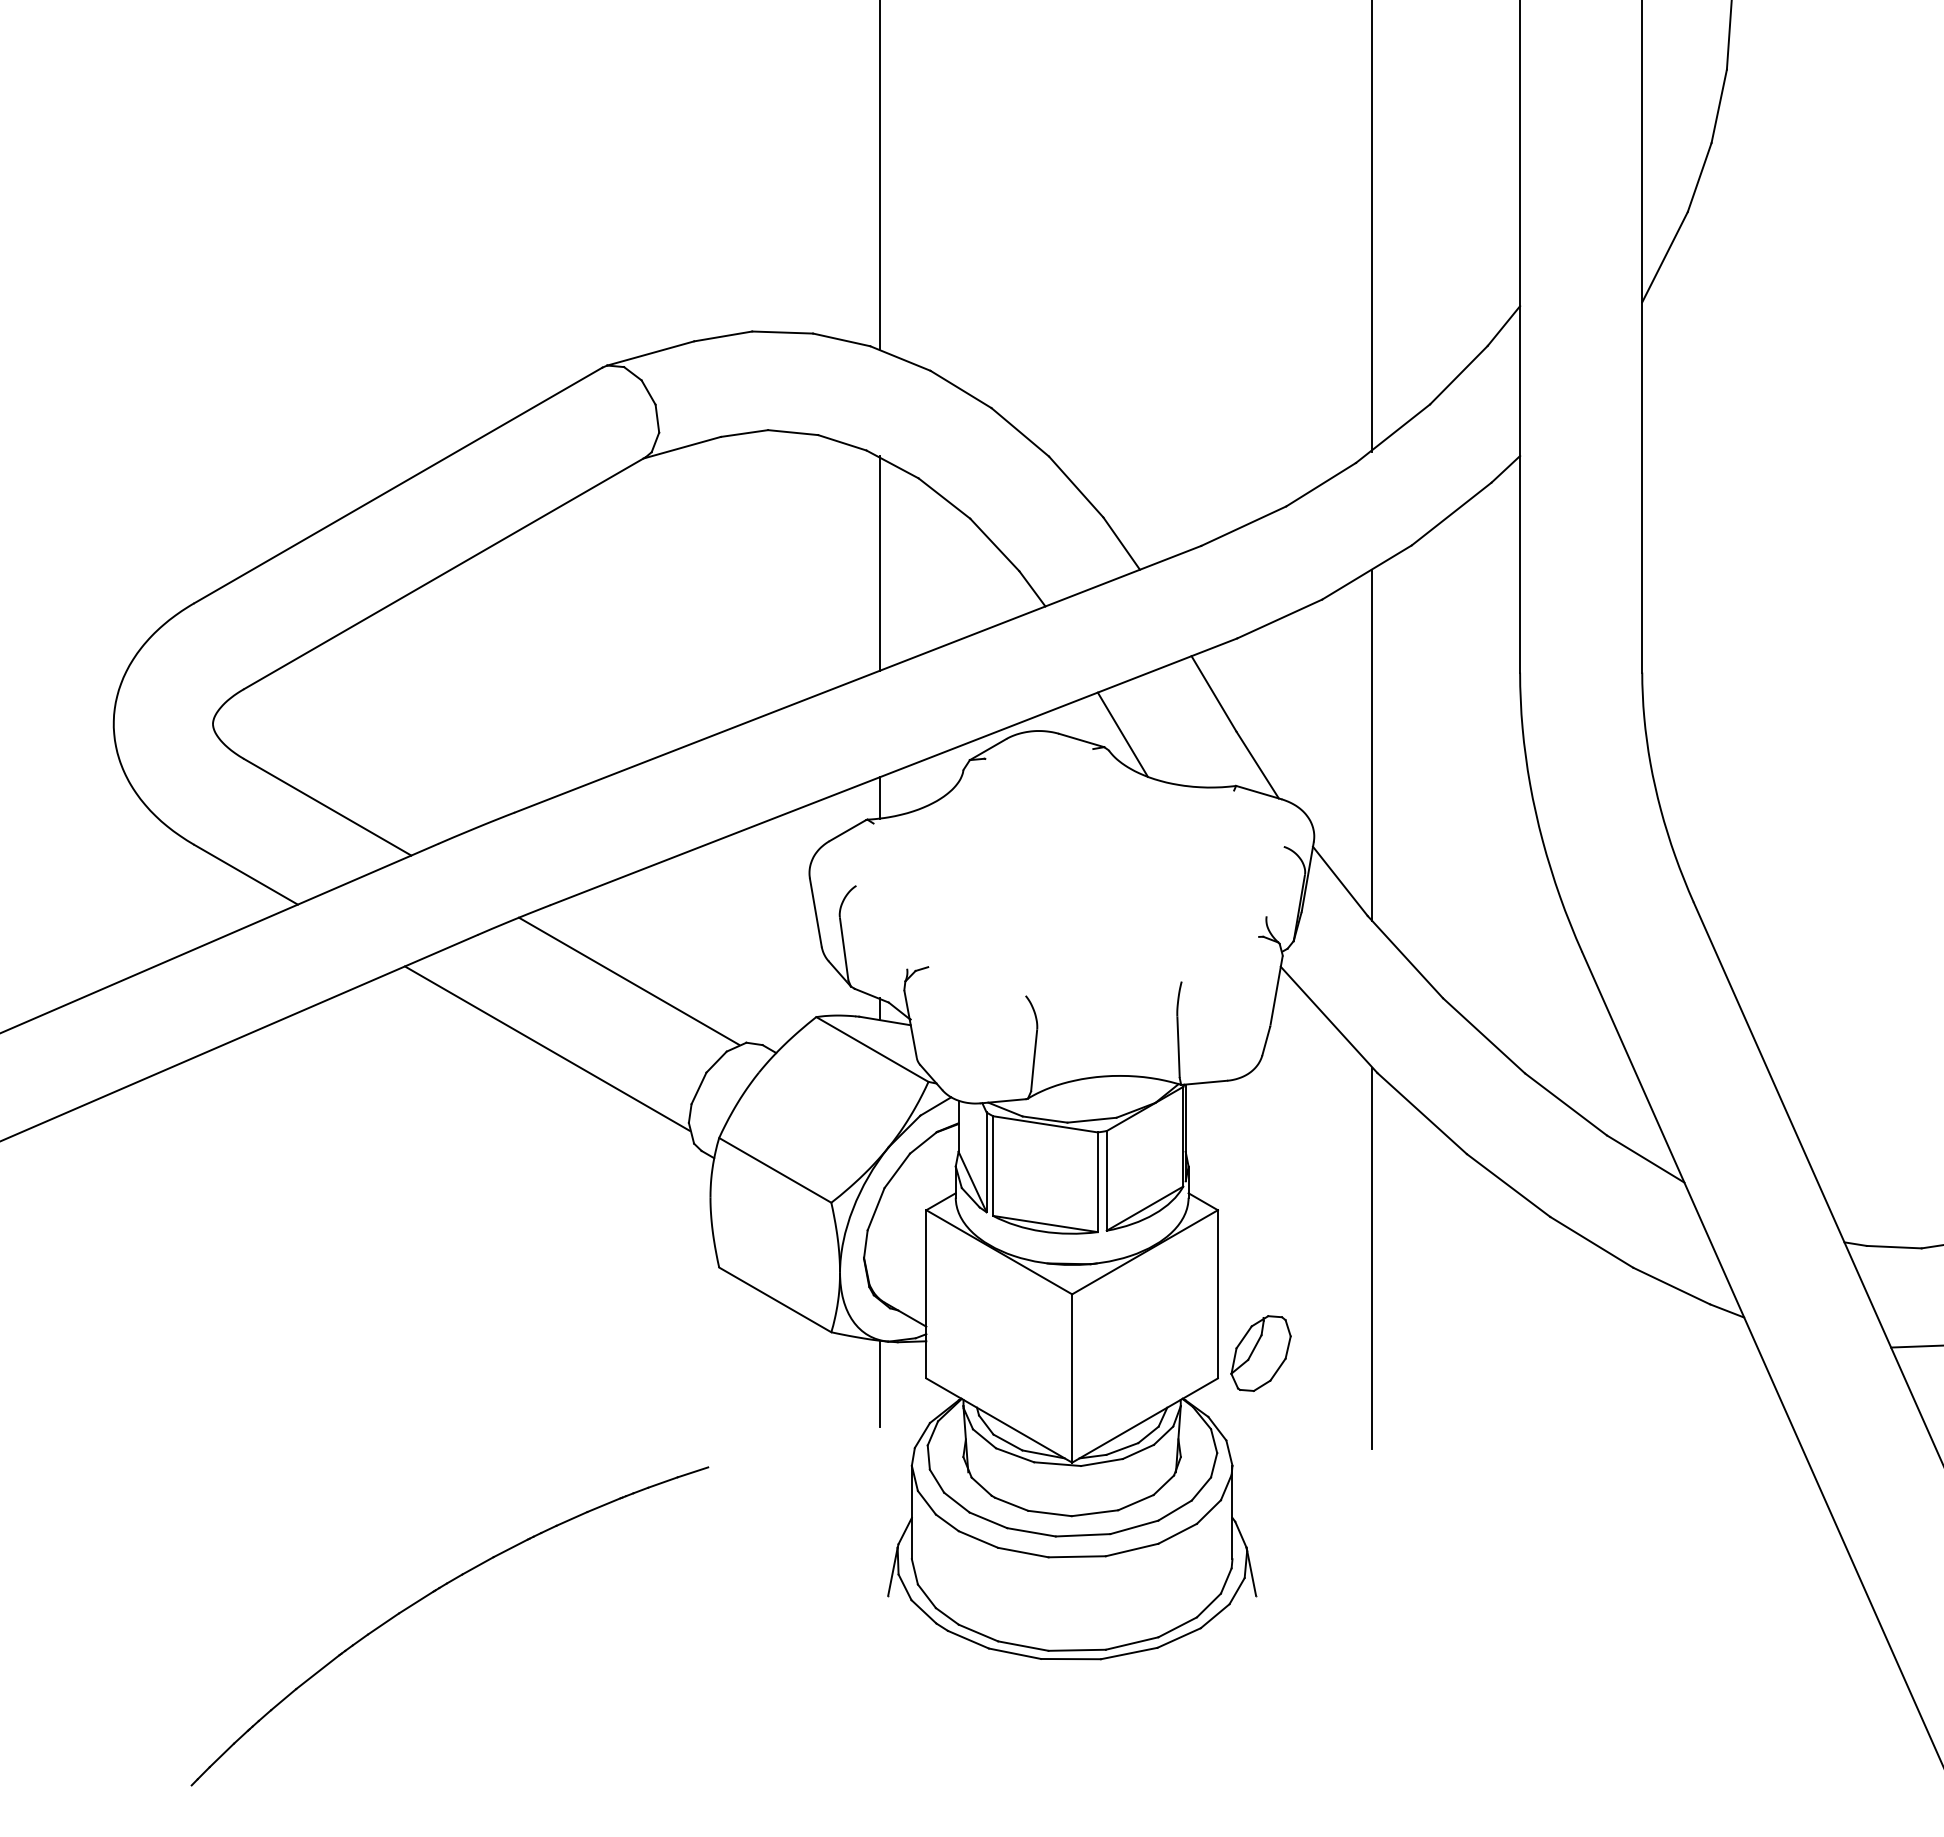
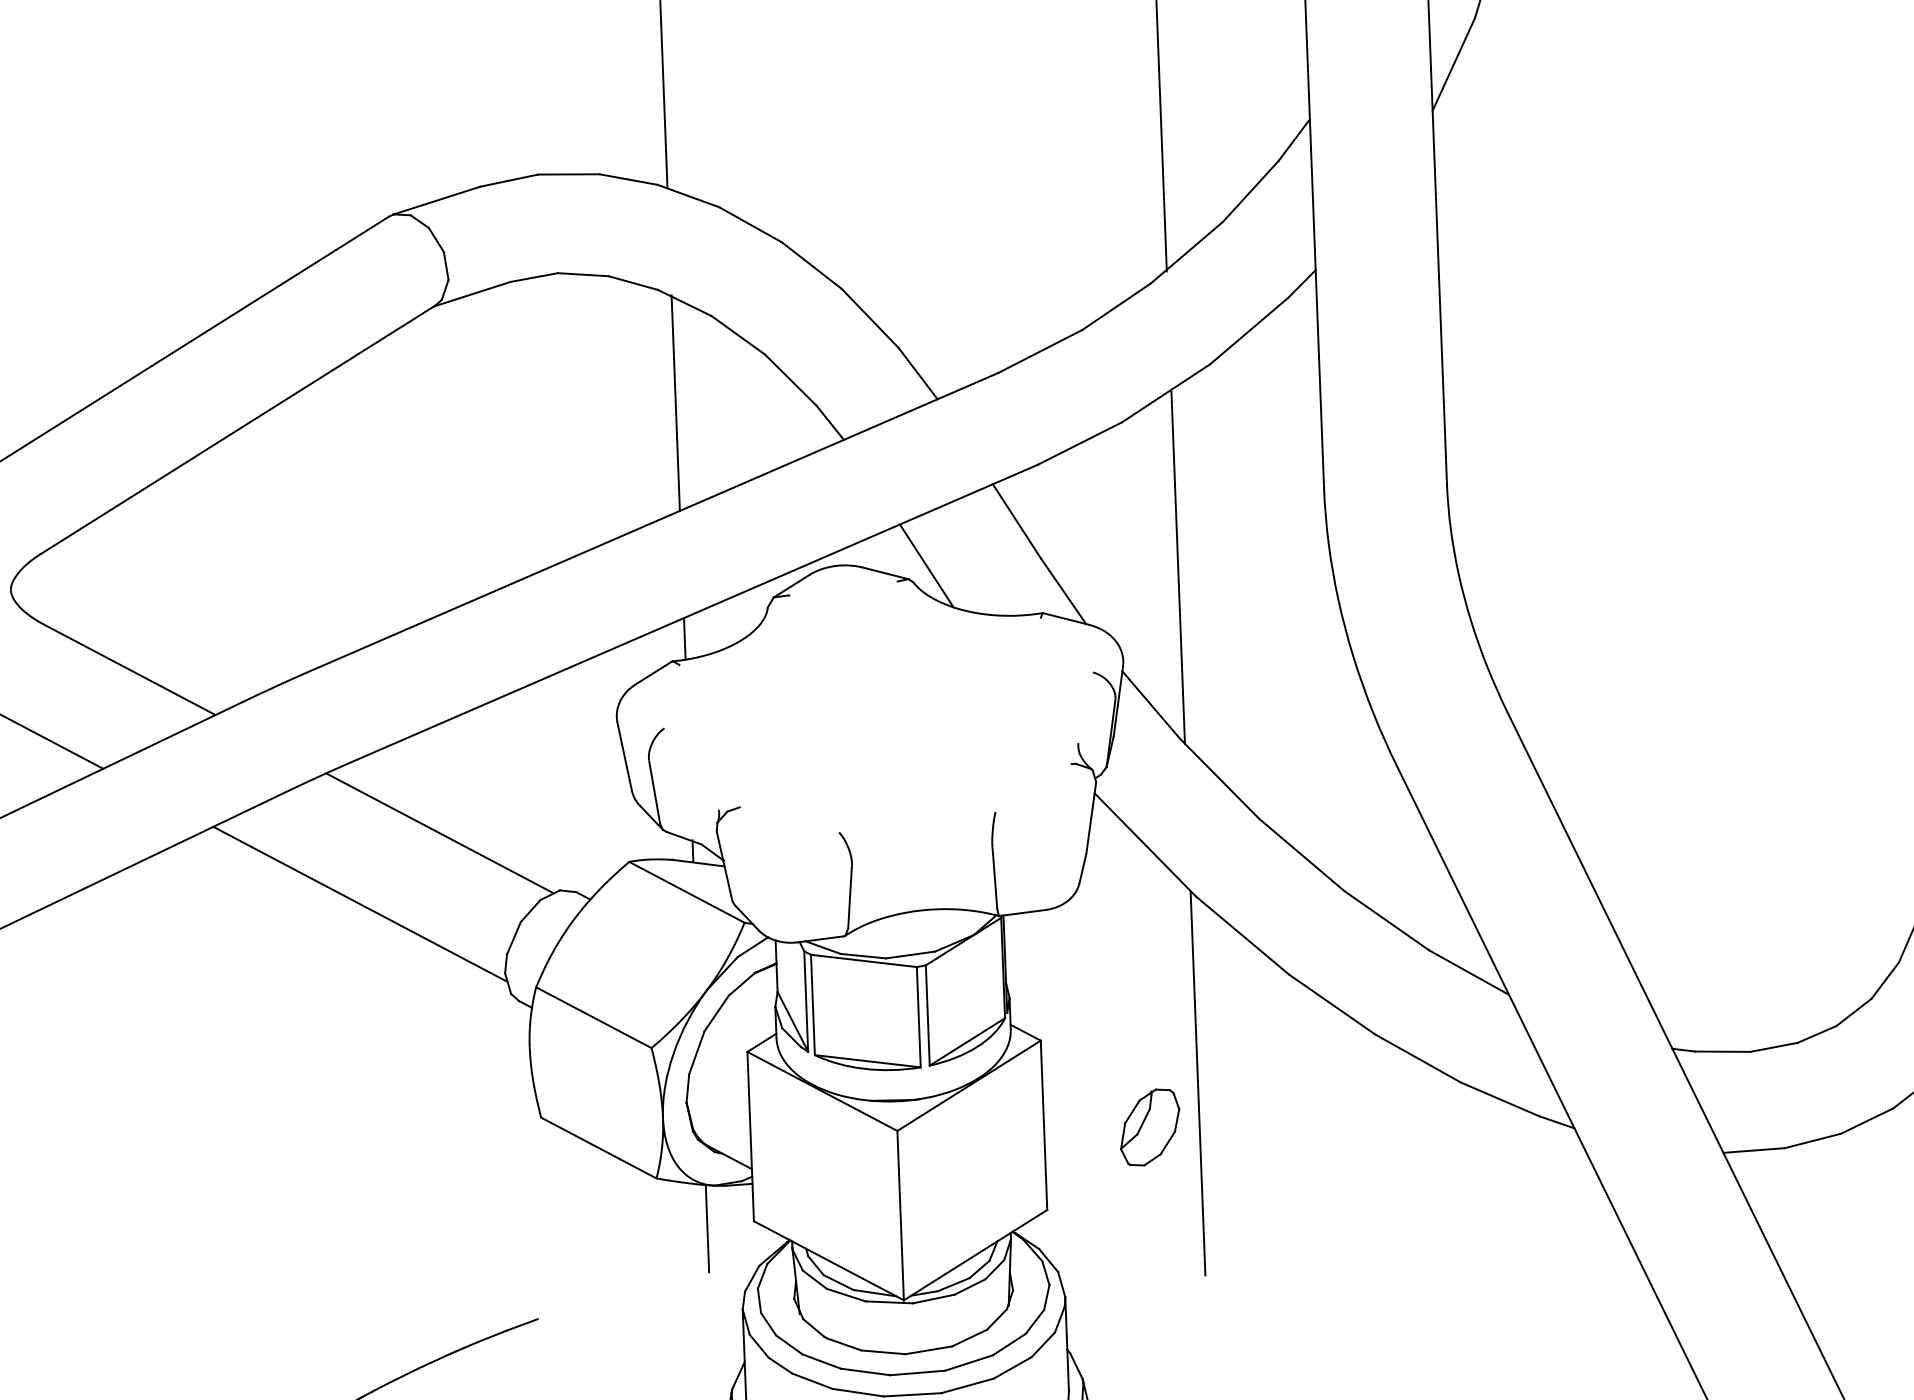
part: (1260, 1353) -> (1149, 1127), moved

